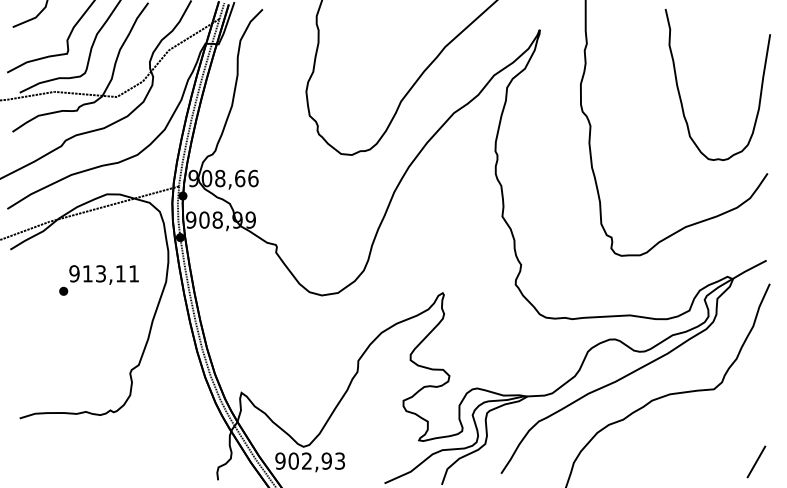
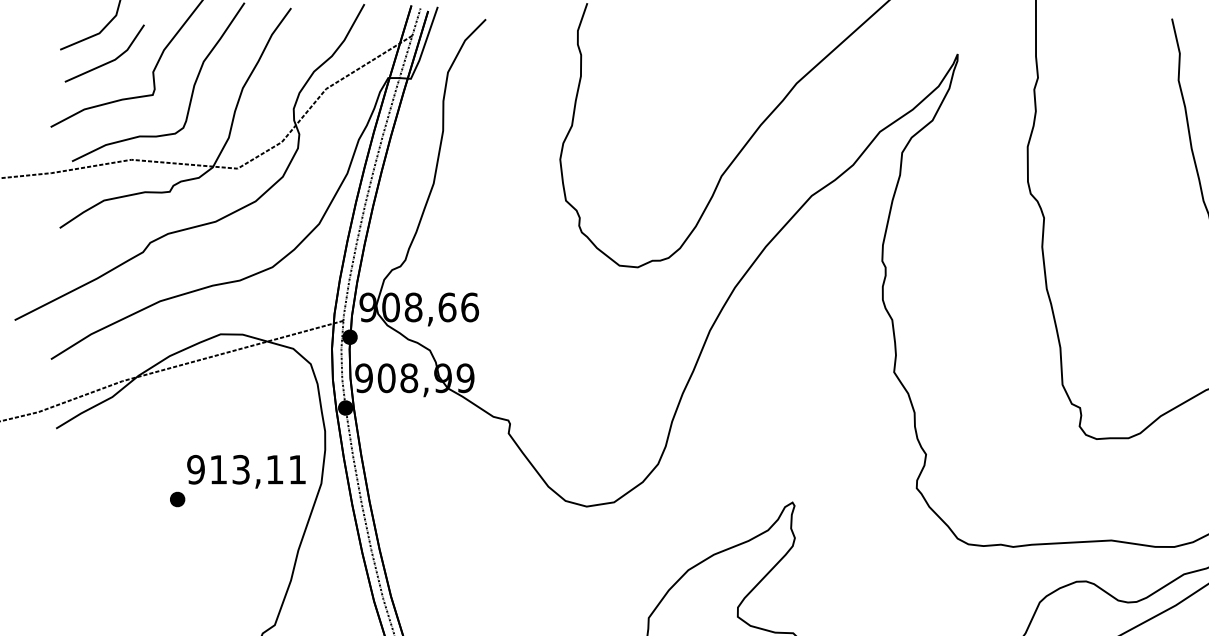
part: (38, 29) -> (104, 53), added
text: (98, 280) -> (236, 481), moved

